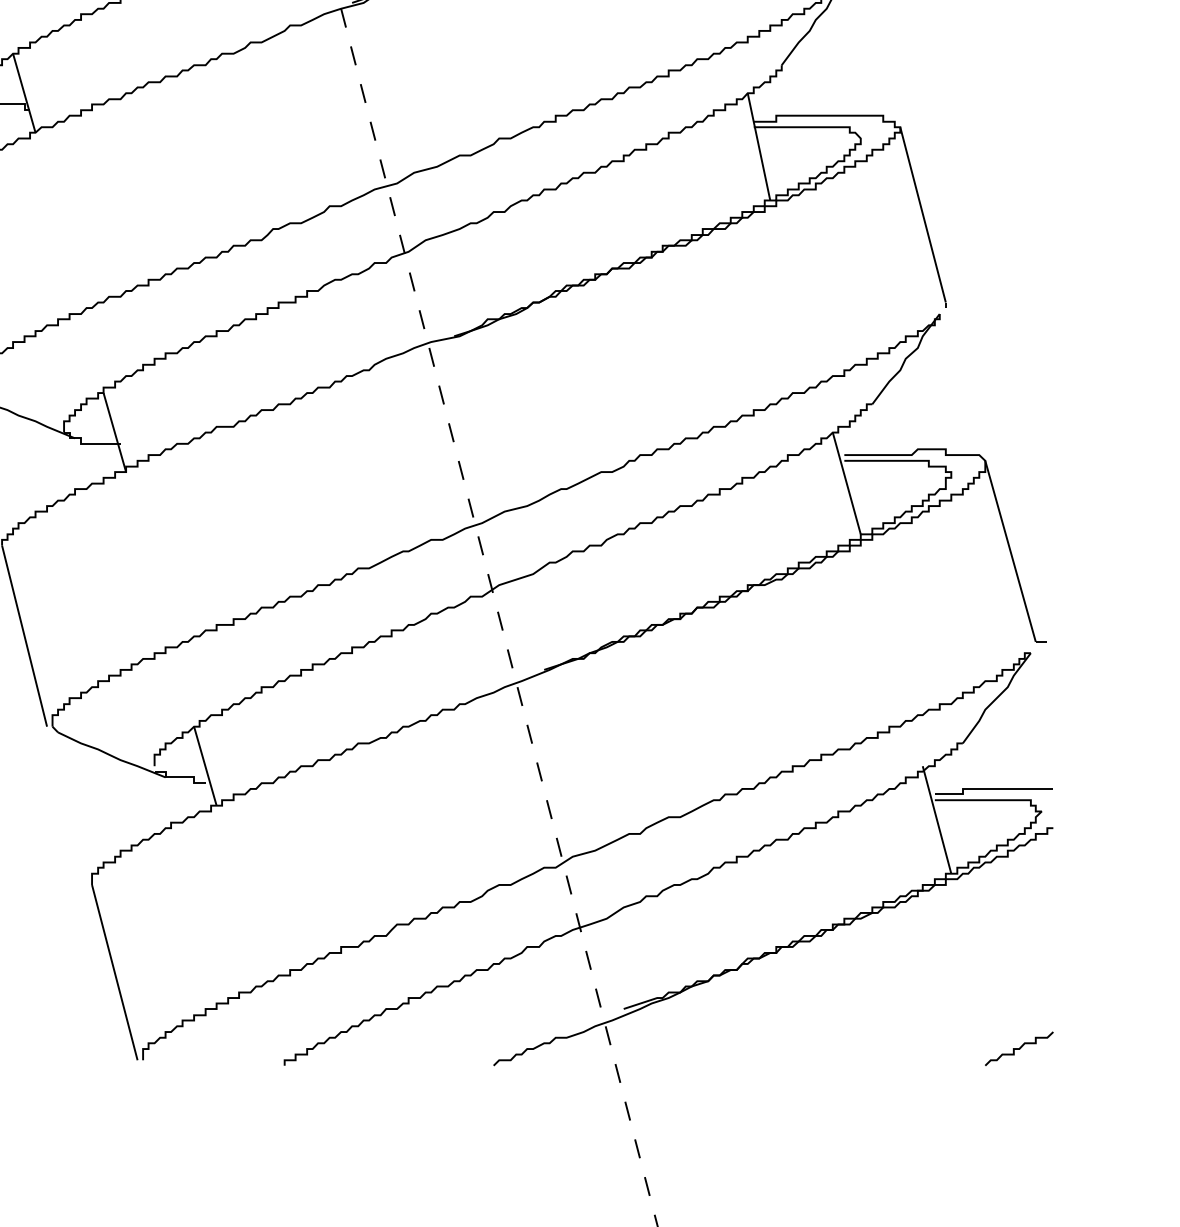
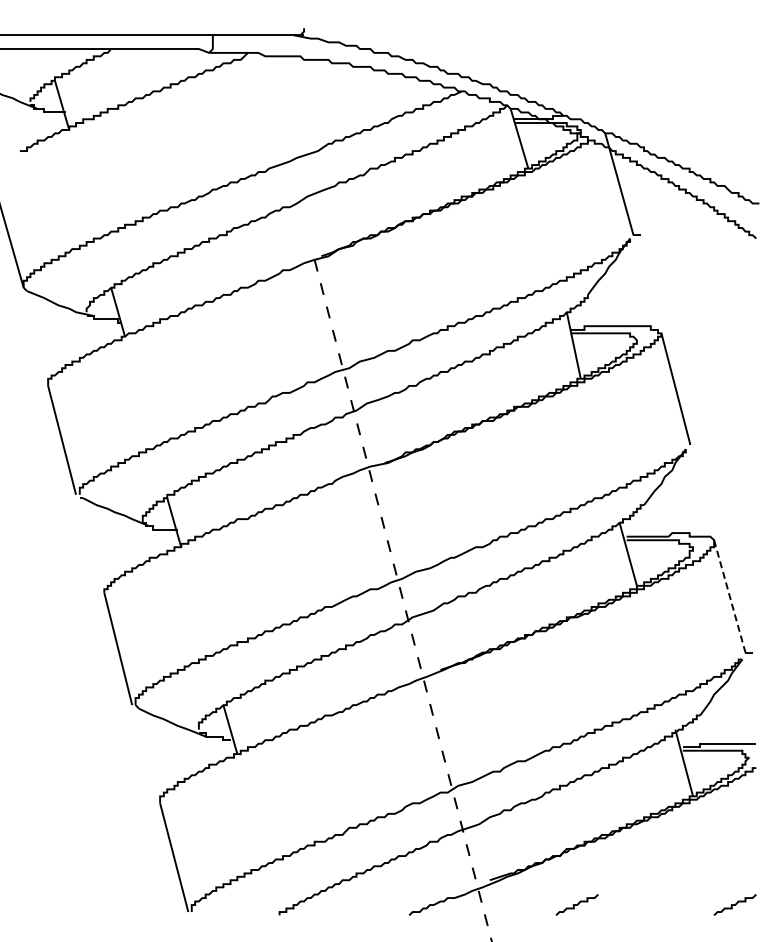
line: (1010, 551) -> (729, 596), solid -> dashed
curve: (763, 1048) -> (576, 904), added

